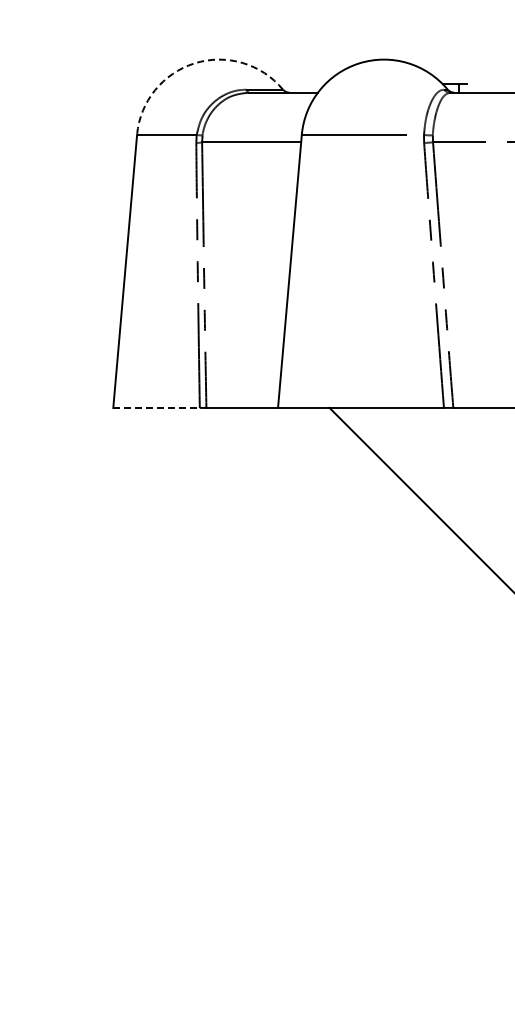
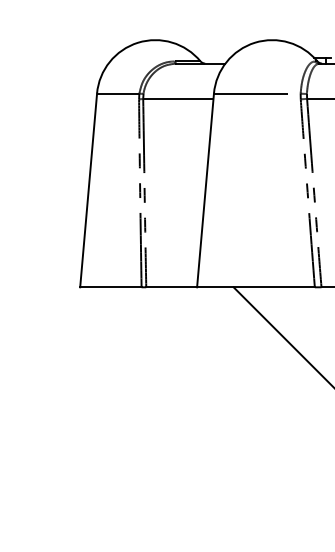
arc: (194, 63) -> (137, 42), dashed -> solid
line: (157, 407) -> (111, 286), dashed -> solid

